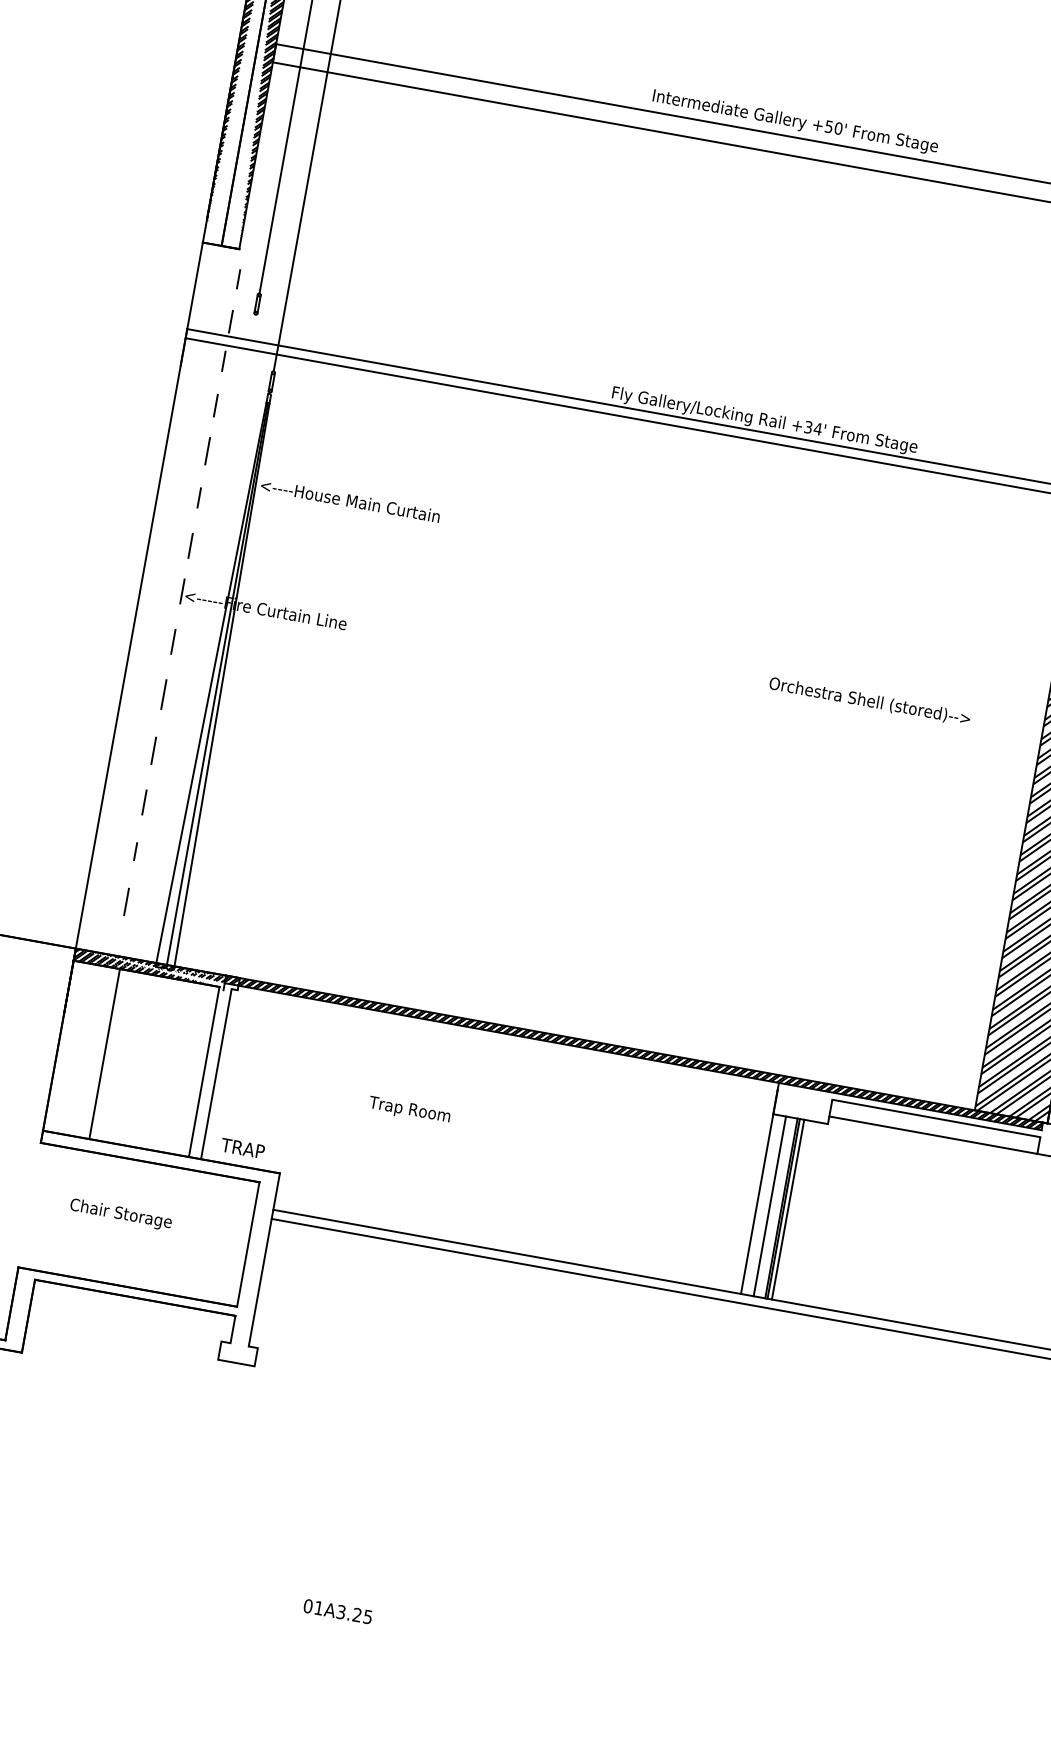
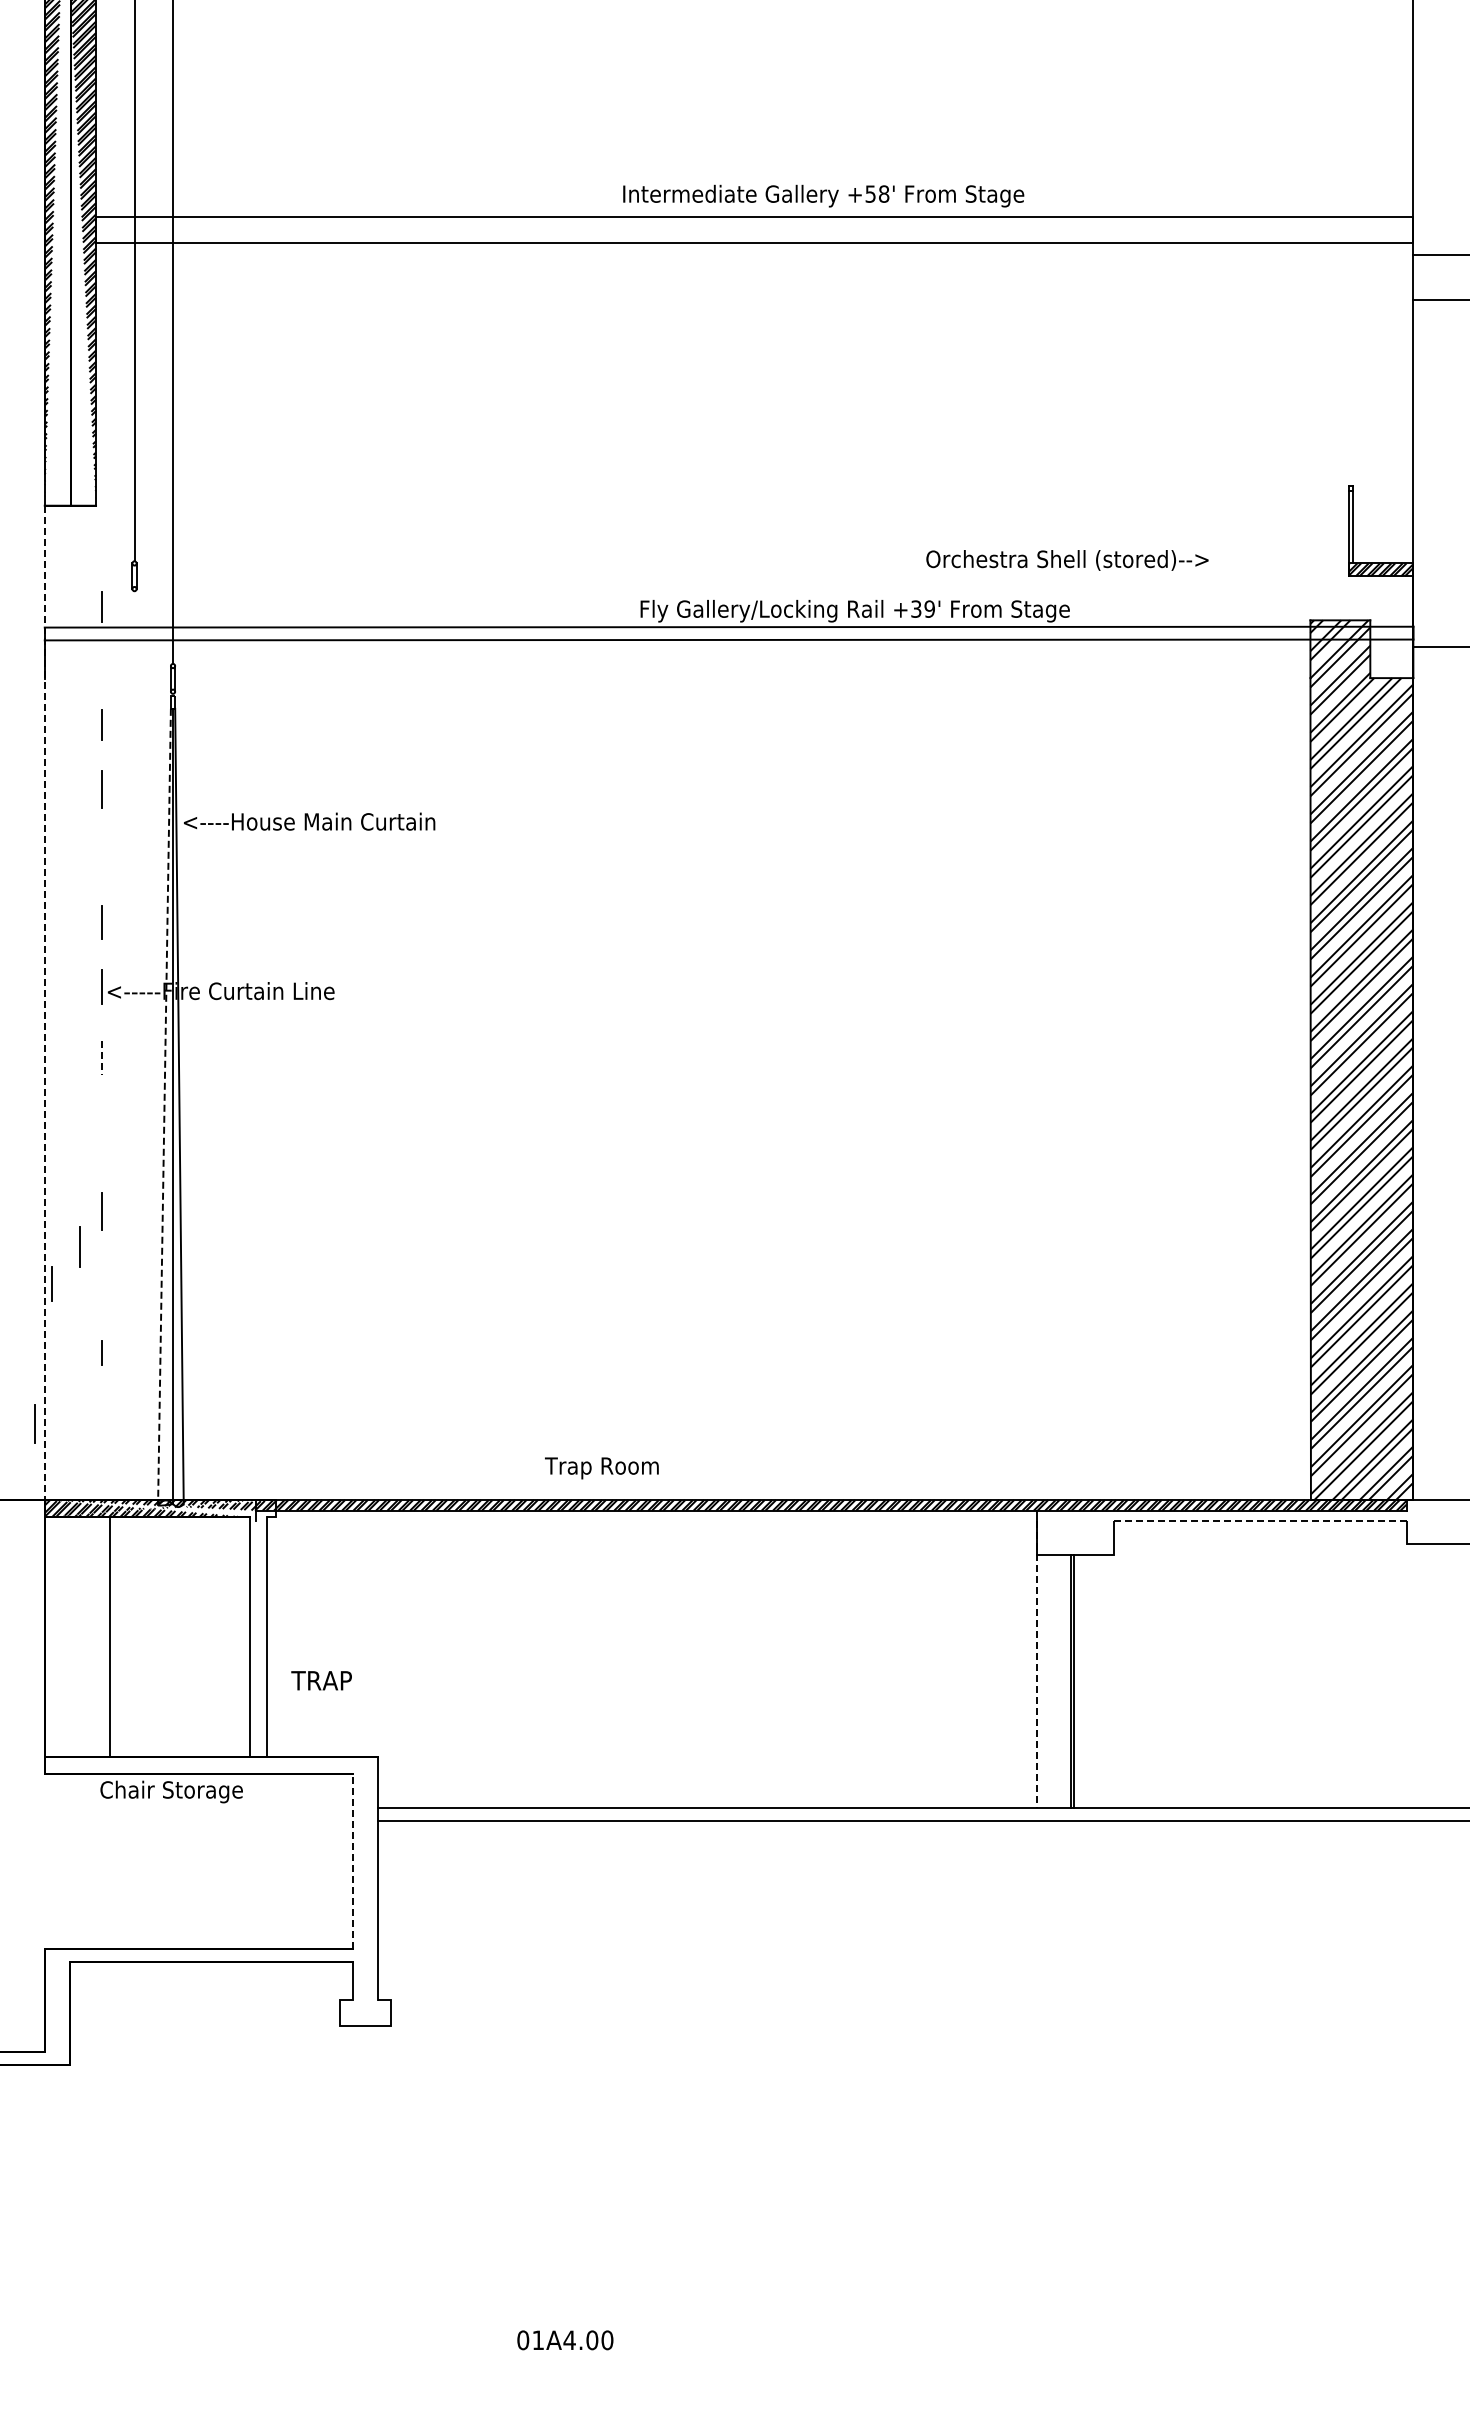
text: (838, 128) -> (883, 193), +50' -> +58'
line: (238, 278) -> (102, 546), removed
line: (223, 361) -> (102, 662), removed
text: (817, 428) -> (929, 608), +34' -> +39'
line: (199, 497) -> (102, 854), removed
line: (138, 599) -> (44, 1008), solid -> dashed
line: (173, 641) -> (102, 1057), solid -> dashed
line: (211, 684) -> (164, 1106), solid -> dashed
line: (163, 694) -> (79, 1246), moved
text: (869, 701) -> (1067, 560), moved
line: (143, 802) -> (51, 1283), moved
line: (125, 901) -> (34, 1423), moved
text: (409, 1110) -> (601, 1468), moved
line: (935, 1118) -> (1259, 1520), solid -> dashed
line: (932, 1135) -> (1259, 1544), removed
text: (242, 1148) -> (321, 1680), moved
line: (758, 1192) -> (1036, 1664), solid -> dashed
line: (769, 1206) -> (1054, 1681), removed
line: (788, 1209) -> (1080, 1681), removed
text: (120, 1214) -> (171, 1791), moved
line: (248, 1244) -> (352, 1861), solid -> dashed
text: (354, 1614) -> (588, 2340), 01A3.25 -> 01A4.00

